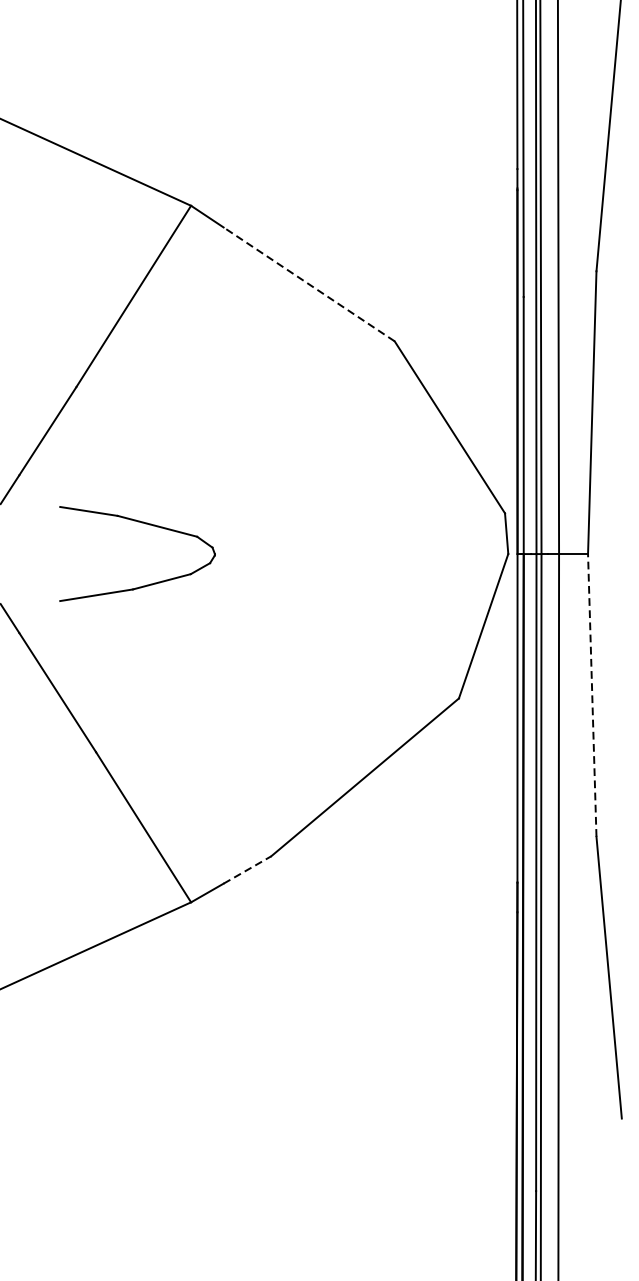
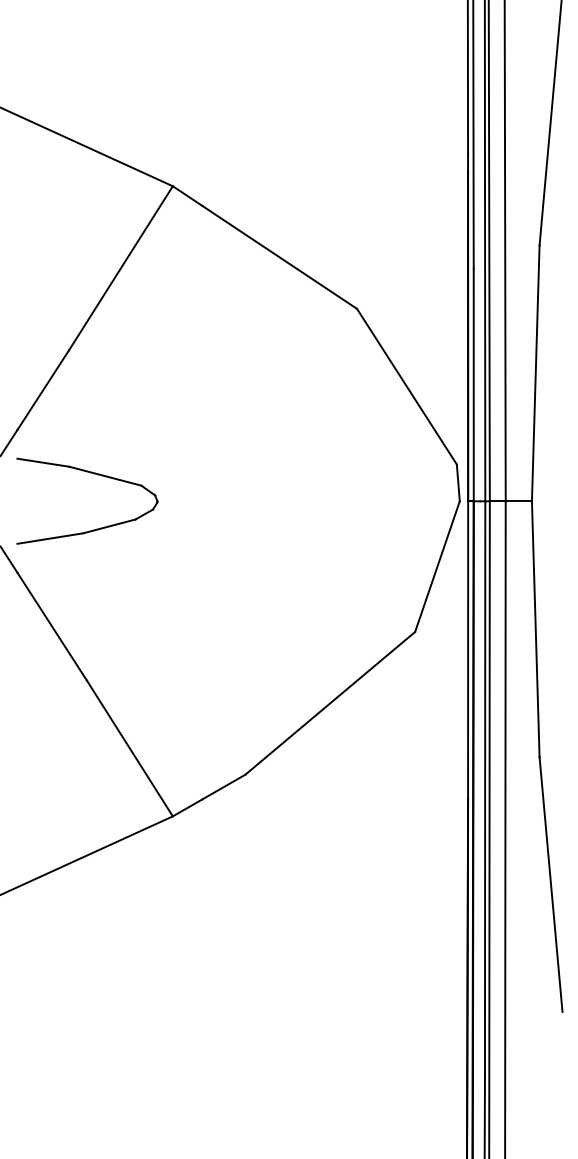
line: (308, 284) -> (279, 257), dashed -> solid
part: (145, 524) -> (94, 474), moved
line: (591, 695) -> (535, 629), dashed -> solid
line: (247, 870) -> (223, 787), dashed -> solid

